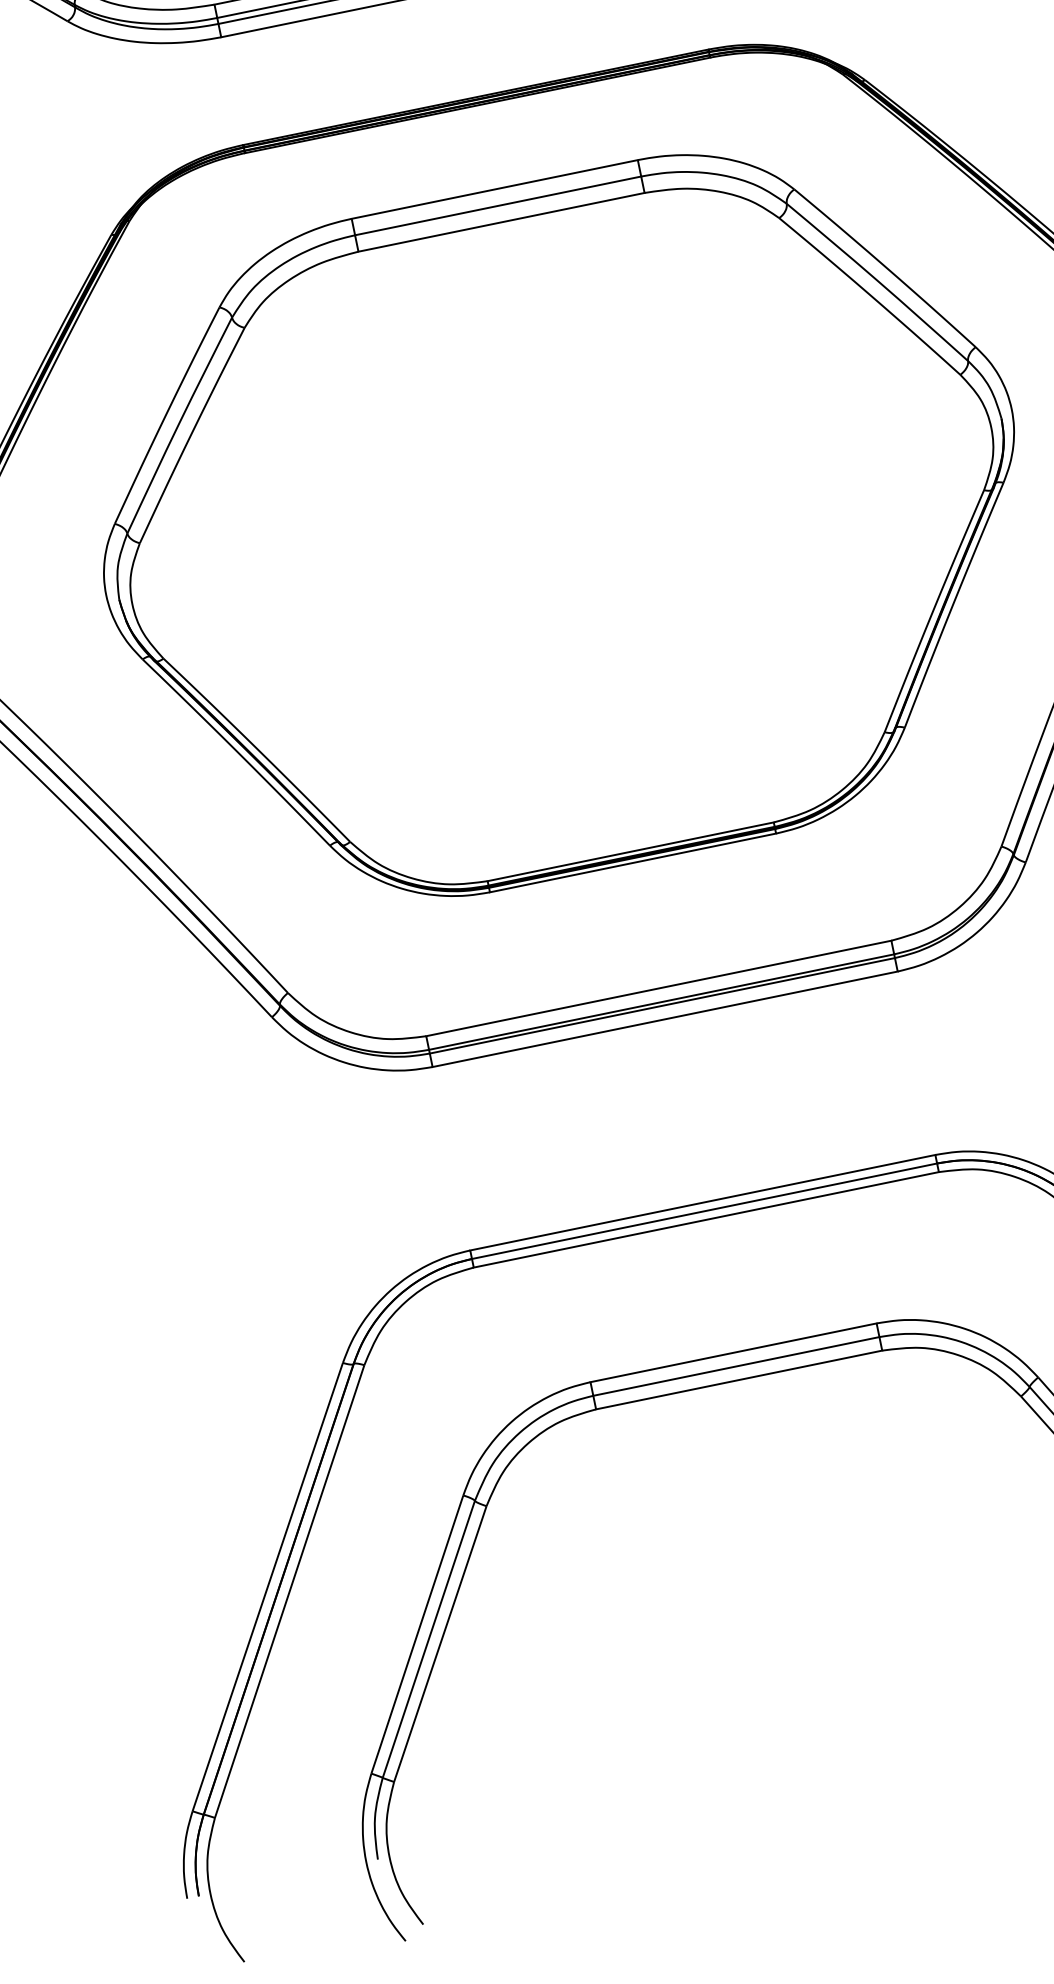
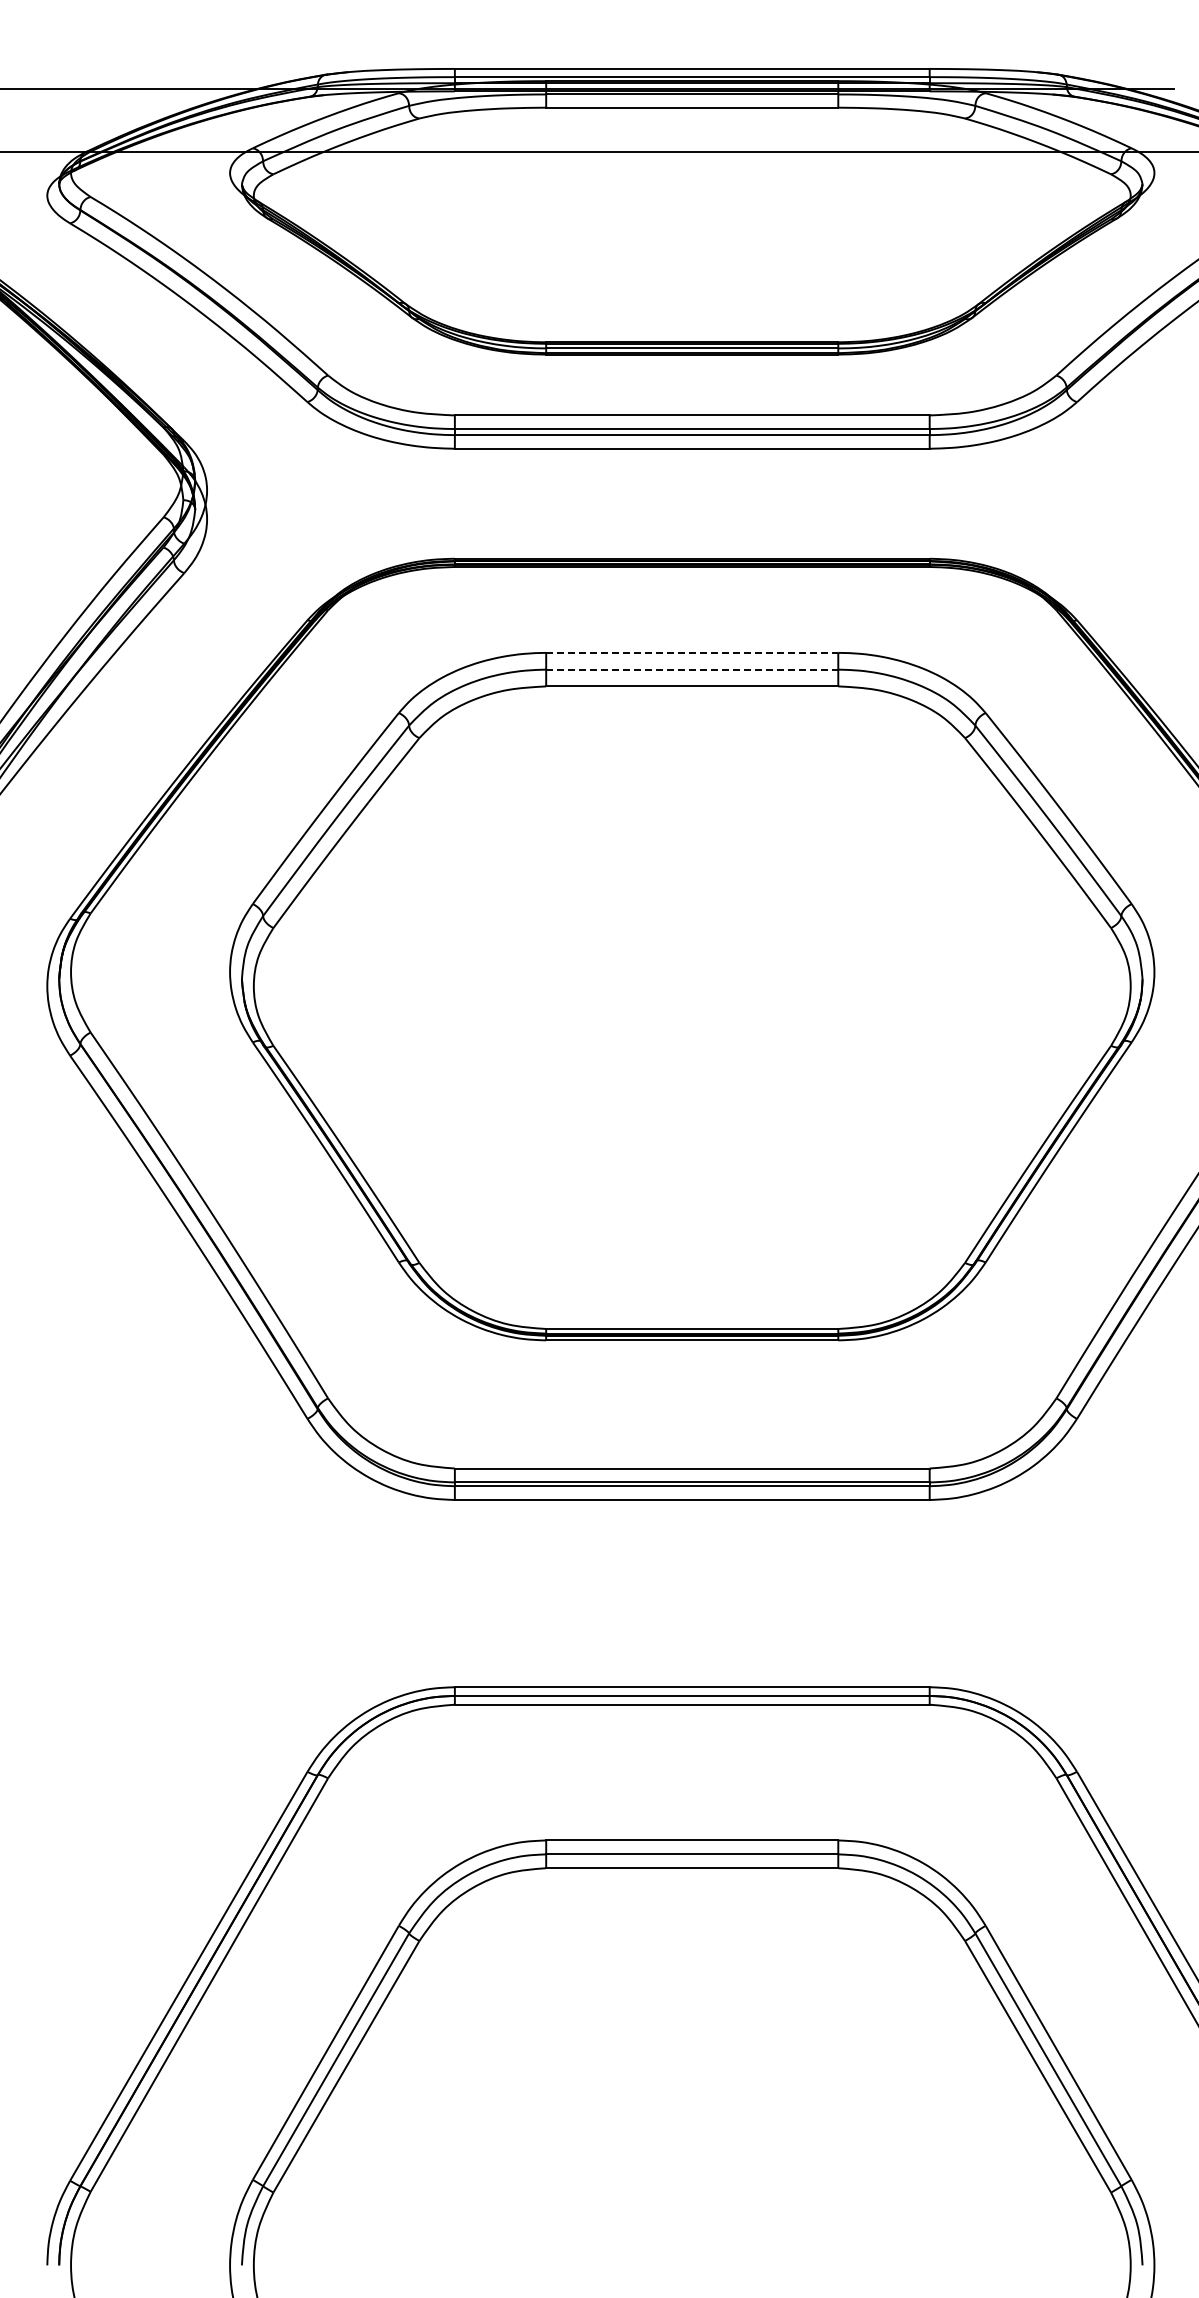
line: (494, 189) -> (692, 652), solid -> dashed
line: (498, 205) -> (692, 669), solid -> dashed

